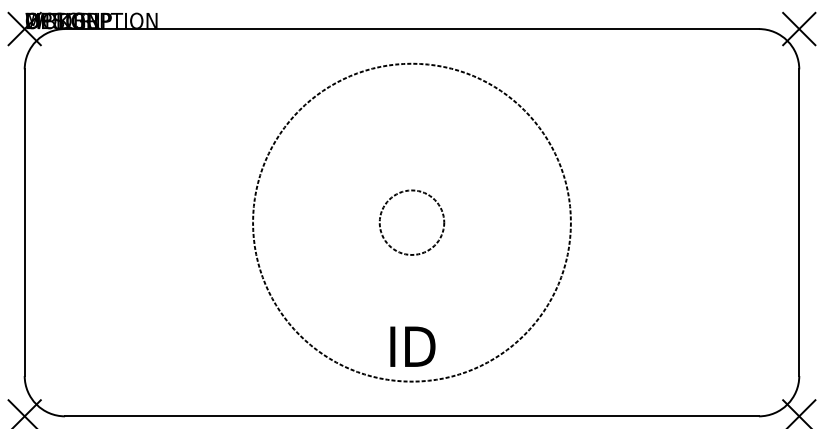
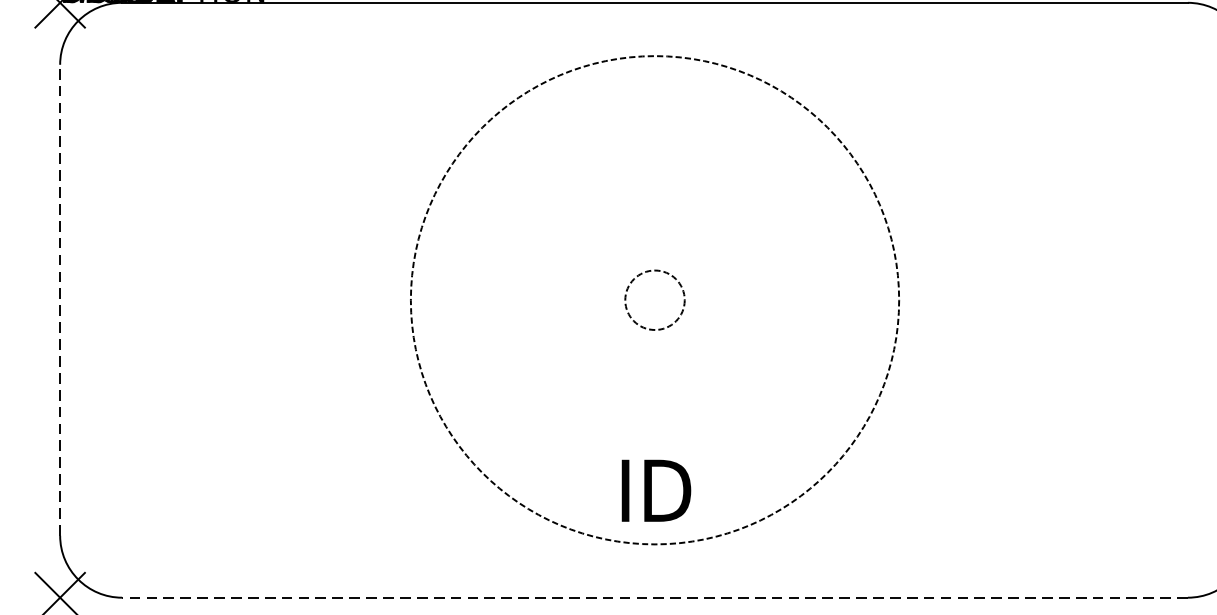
line: (24, 222) -> (59, 299), solid -> dashed
circle: (411, 222) -> (654, 299), size x0.6
line: (411, 416) -> (654, 597), solid -> dashed

